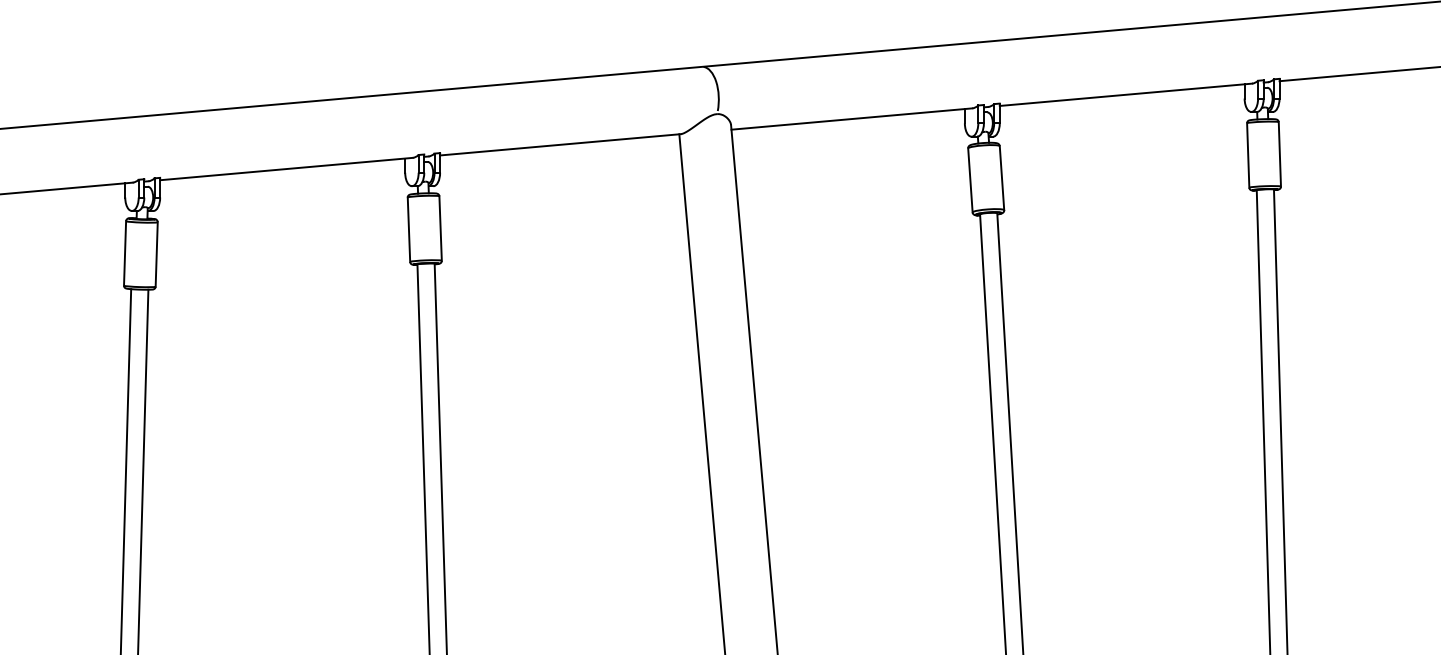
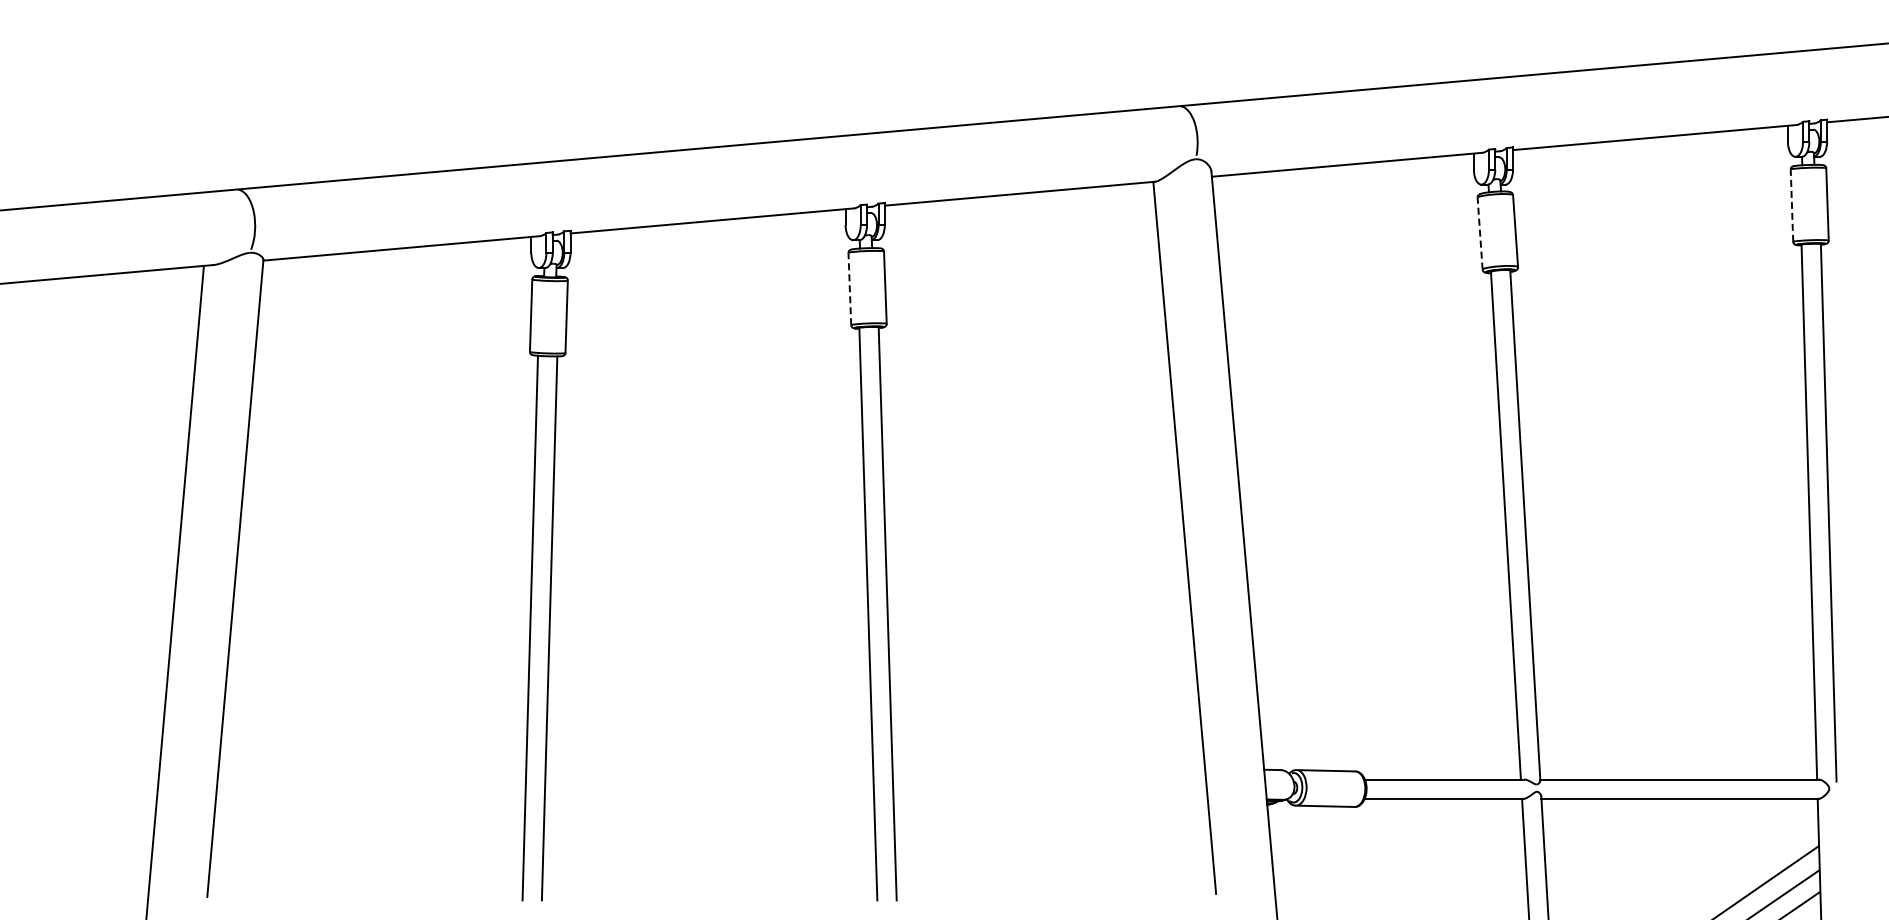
line: (1247, 155) -> (1791, 205), solid -> dashed
line: (970, 180) -> (1480, 233), solid -> dashed
line: (408, 229) -> (849, 288), solid -> dashed

